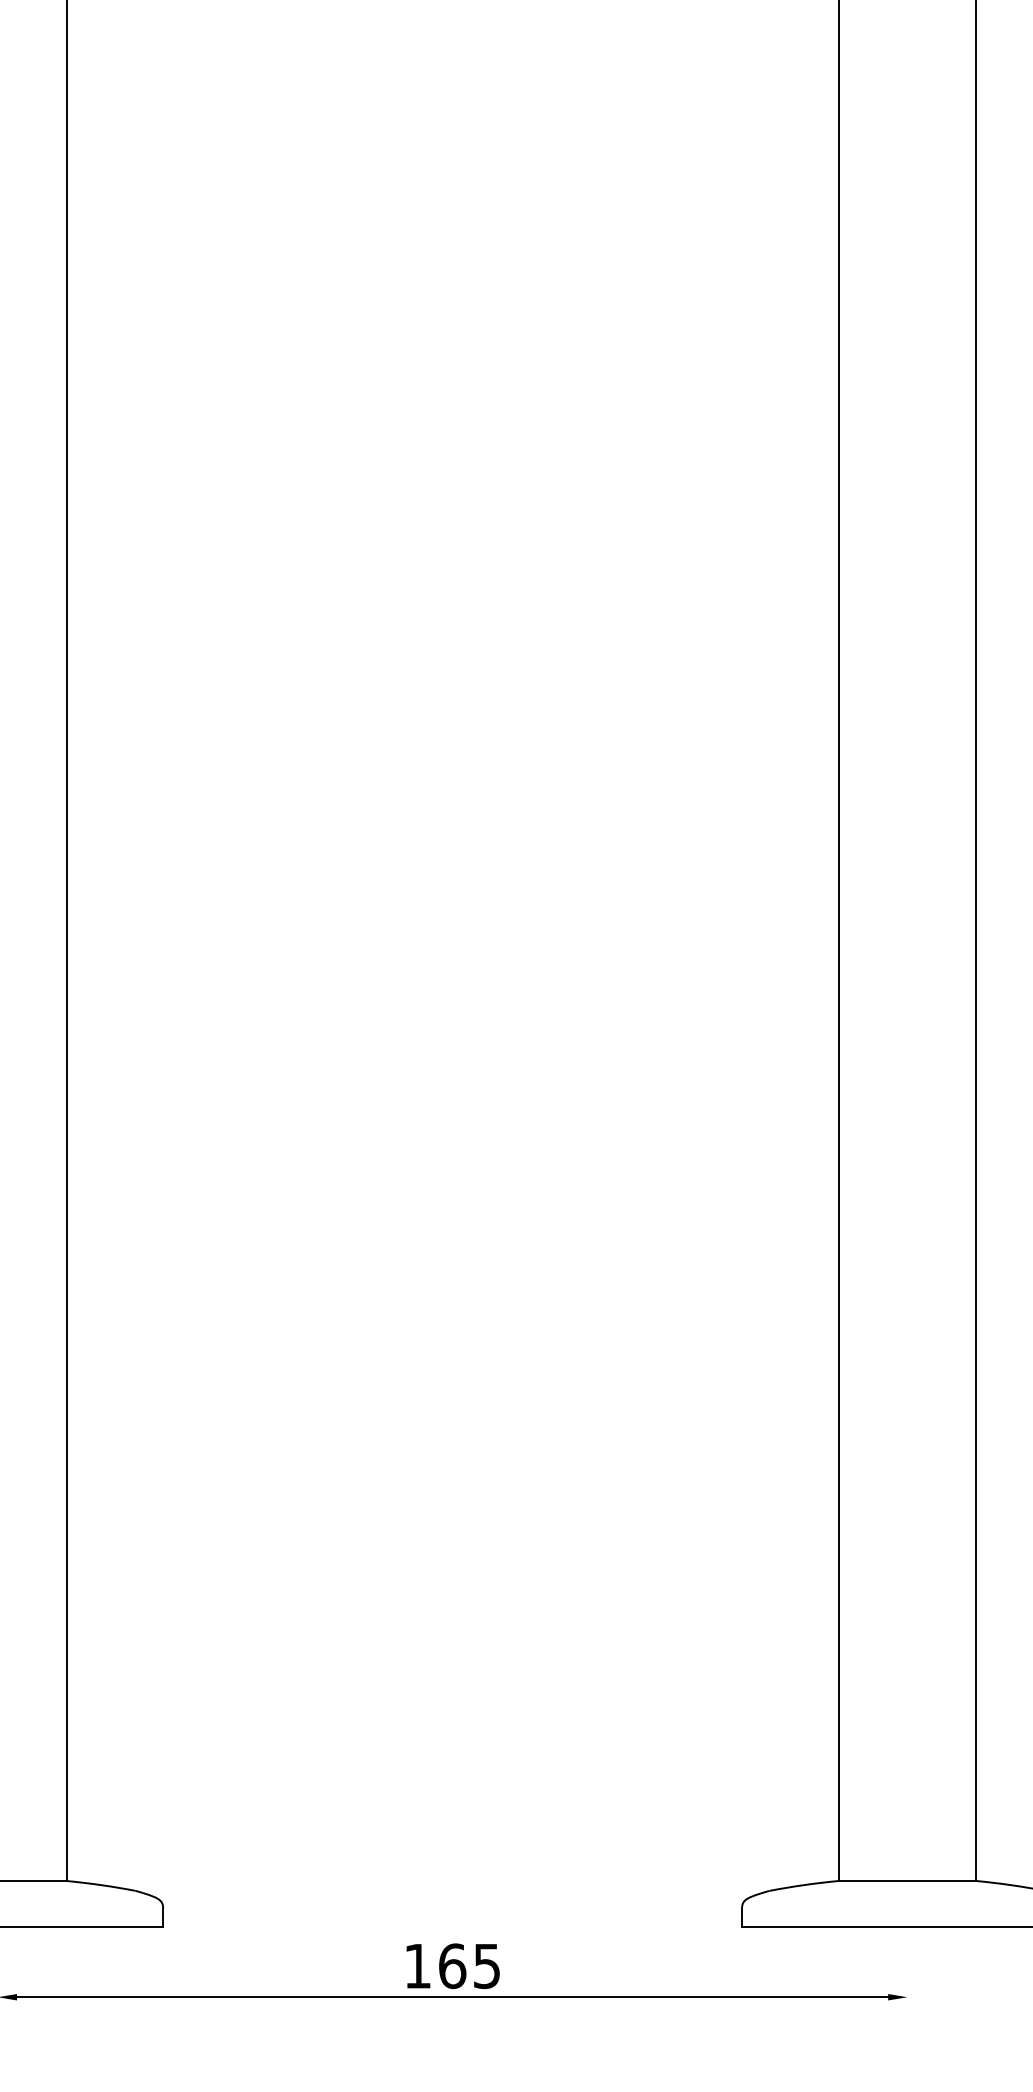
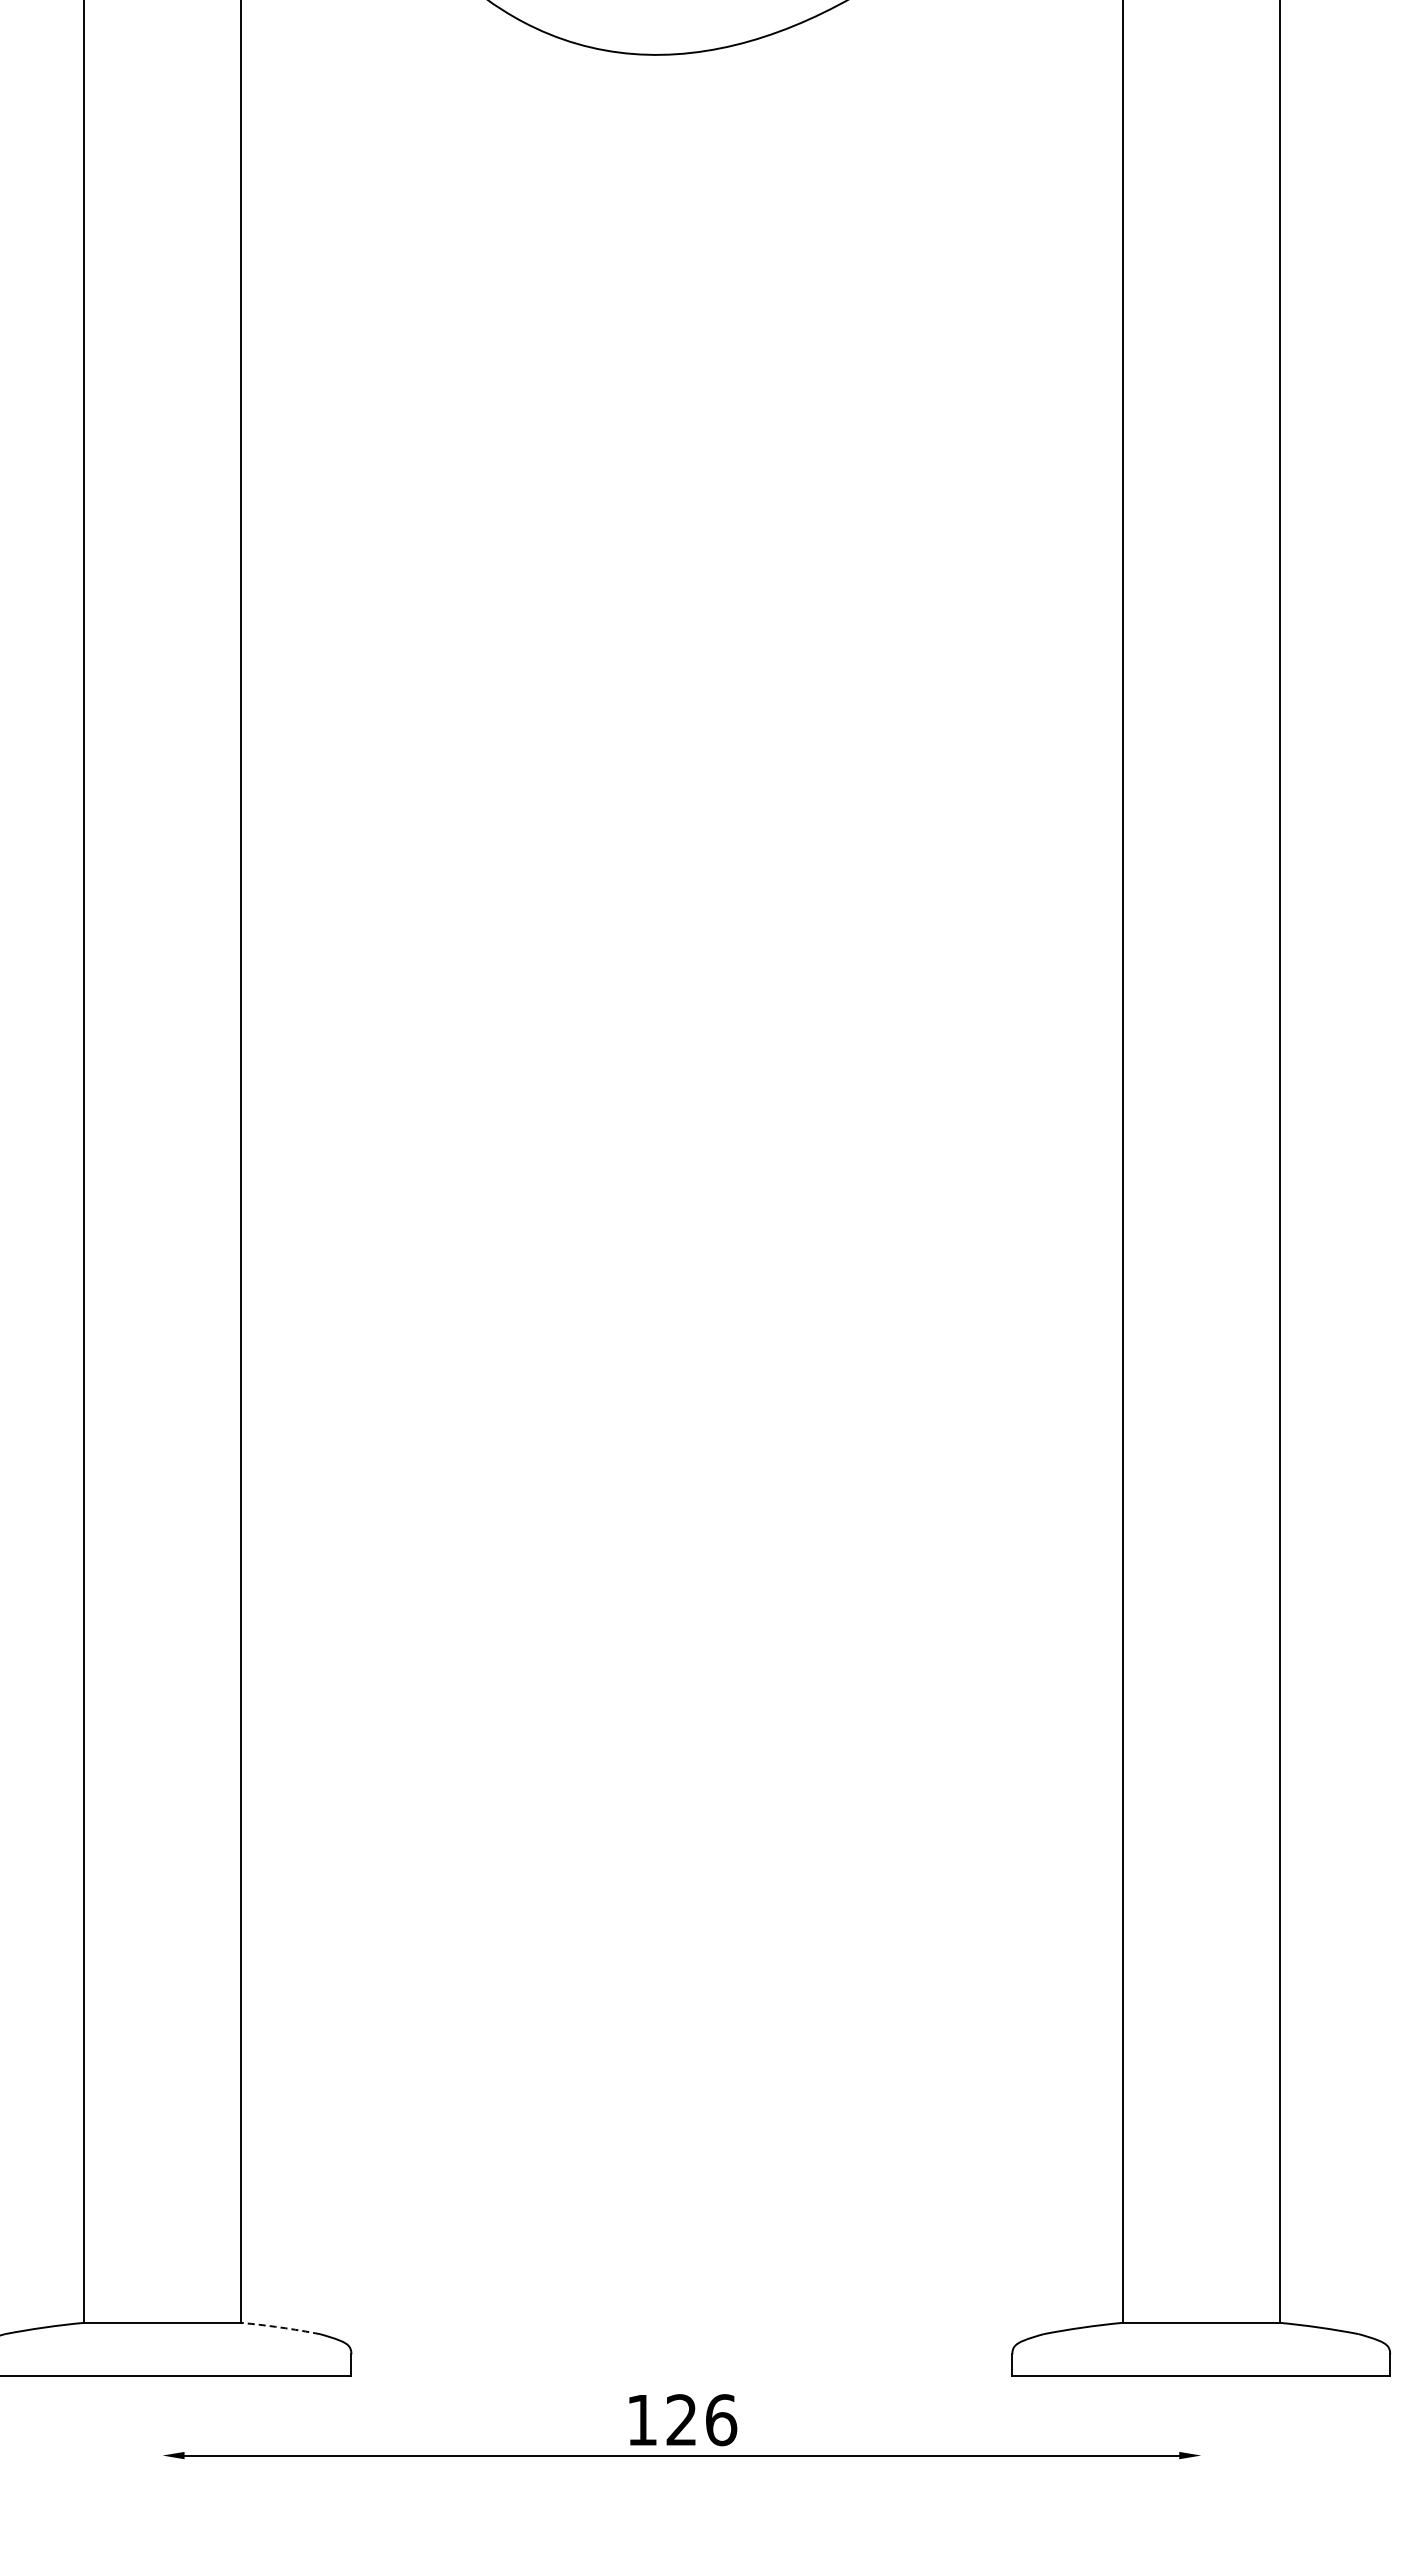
arc: (101, 1885) -> (280, 2327), solid -> dashed
text: (469, 1966) -> (701, 2420), 165 -> 126

